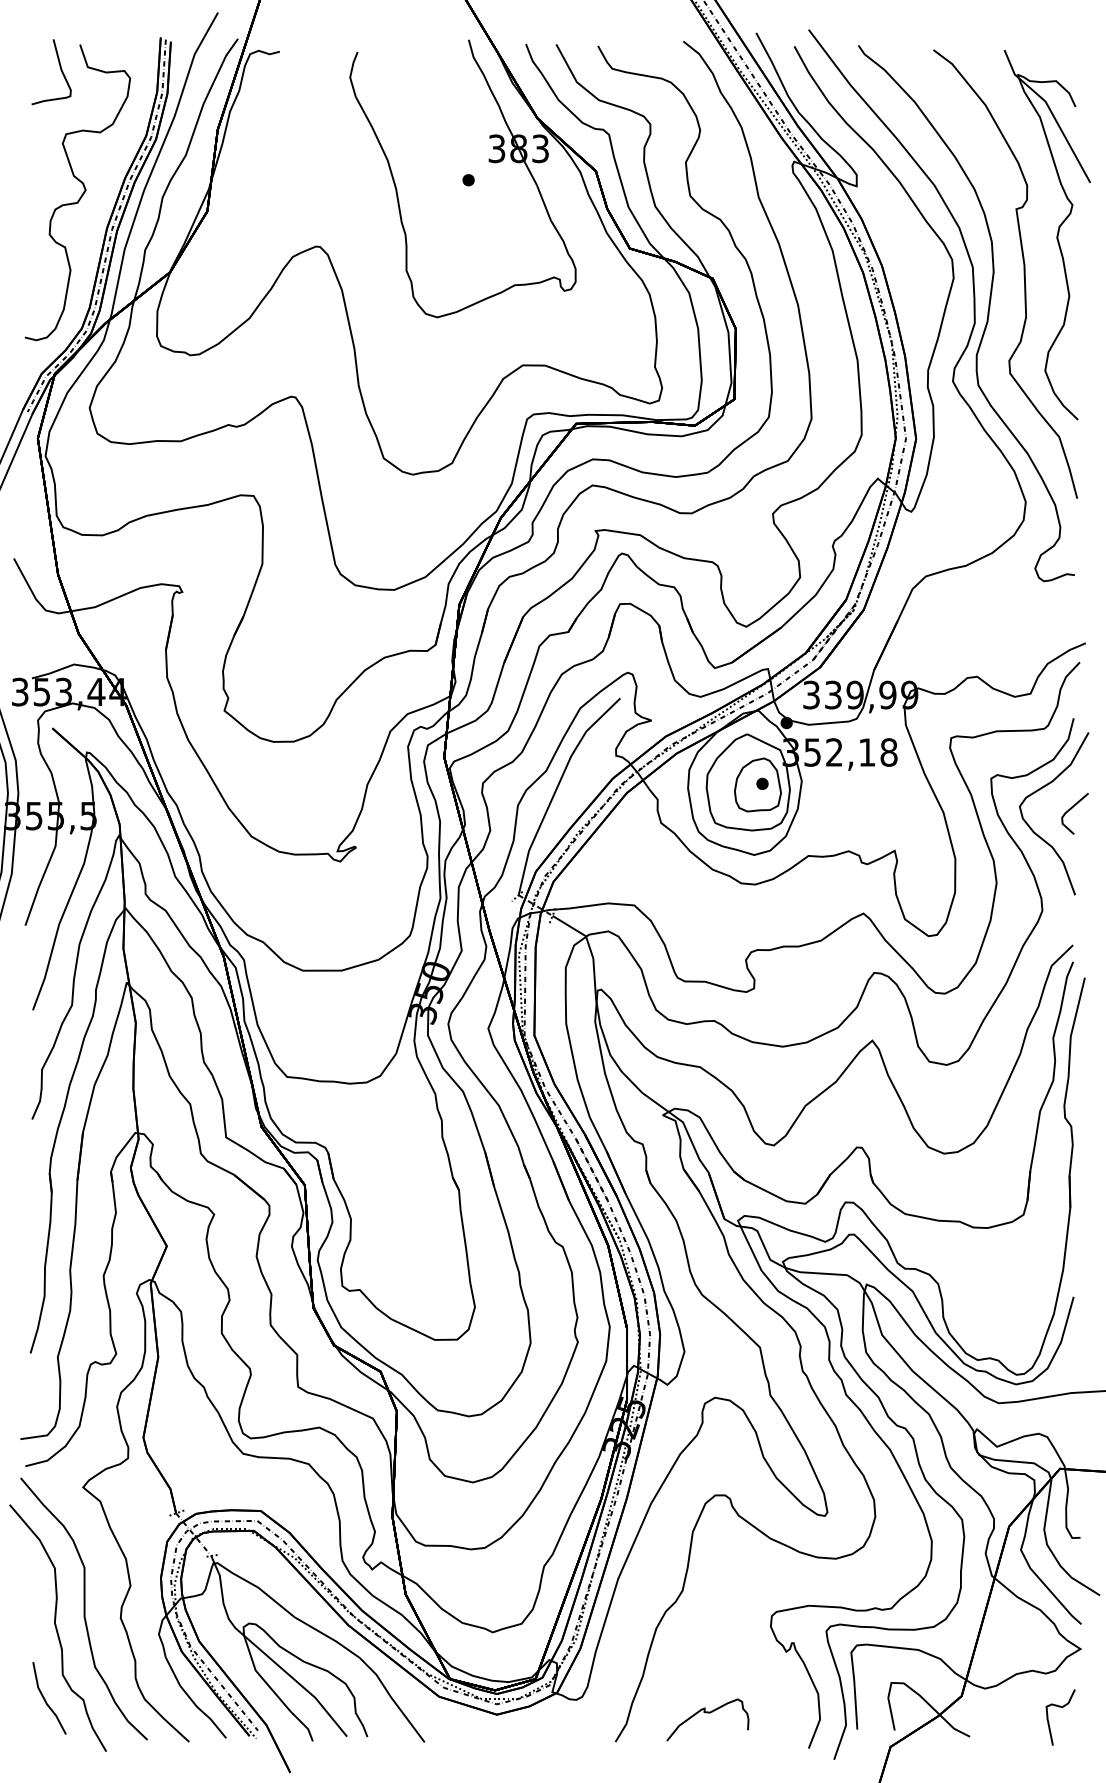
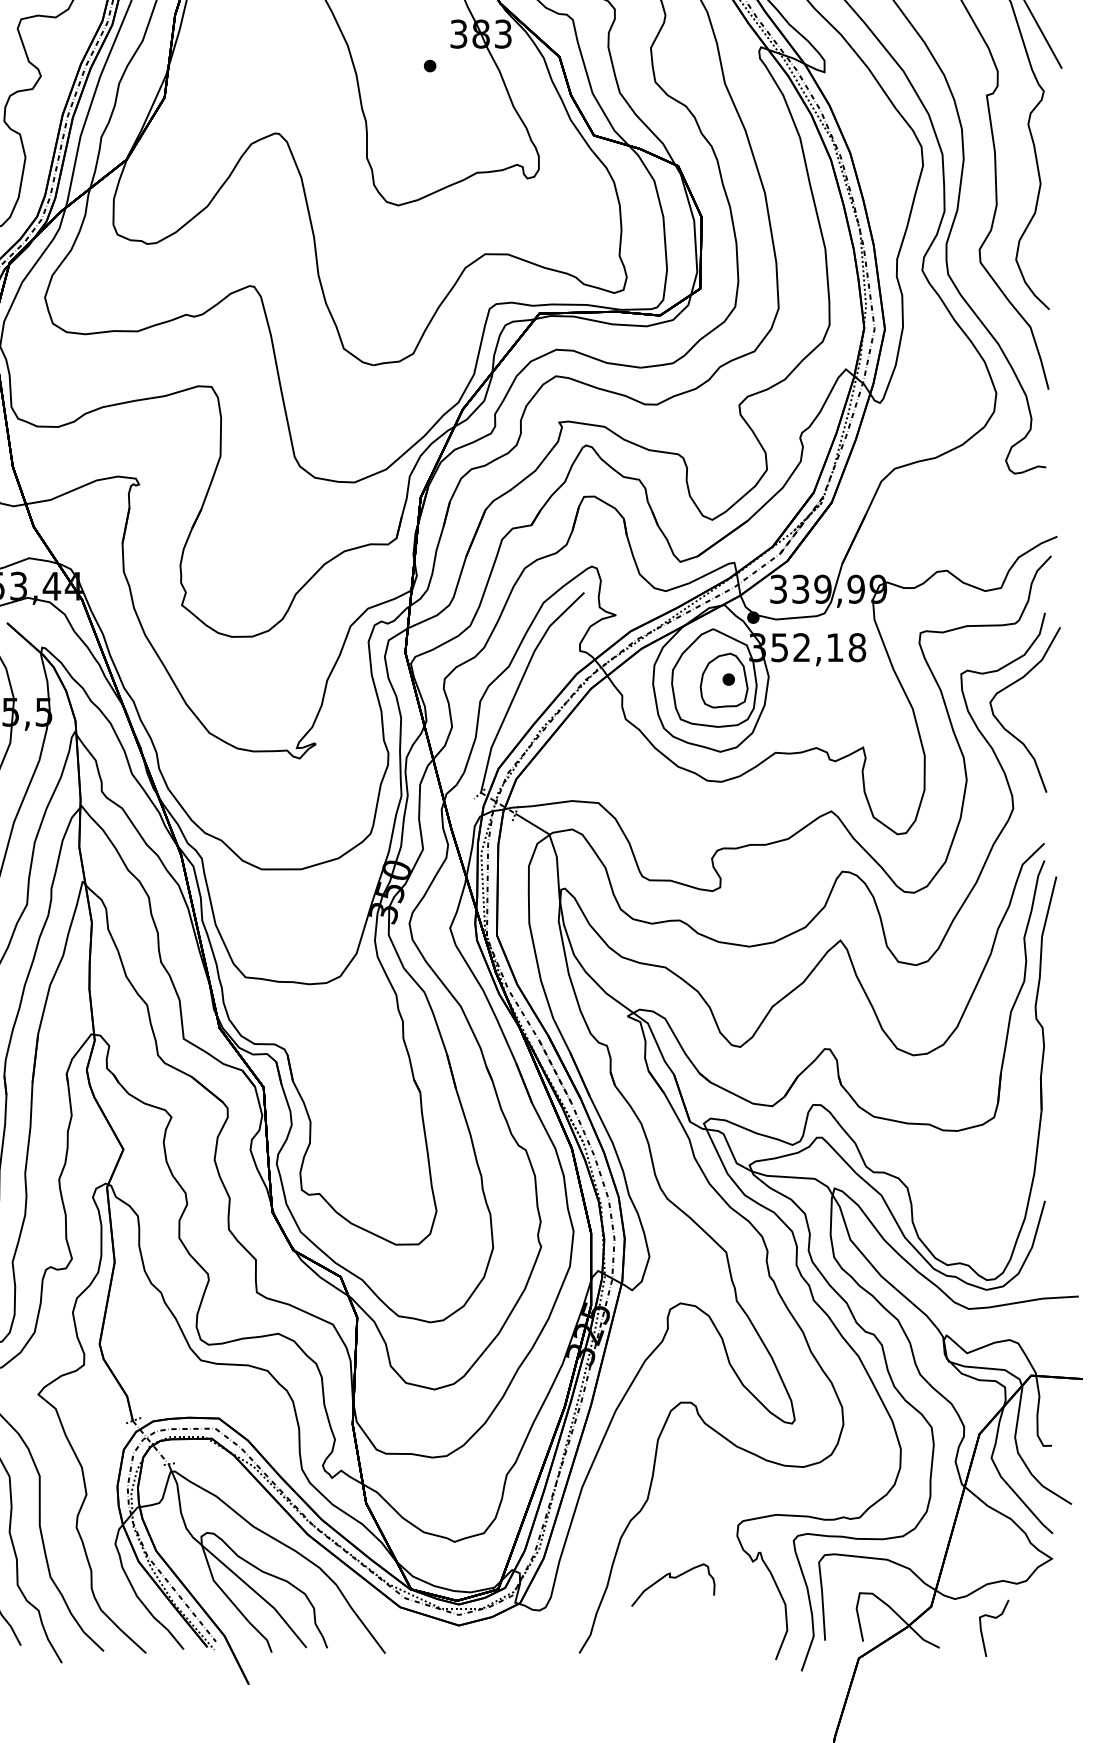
line: (1071, 809) -> (1042, 705), removed
curve: (1062, 1708) -> (996, 1619), moved
curve: (707, 1713) -> (672, 1578), moved

